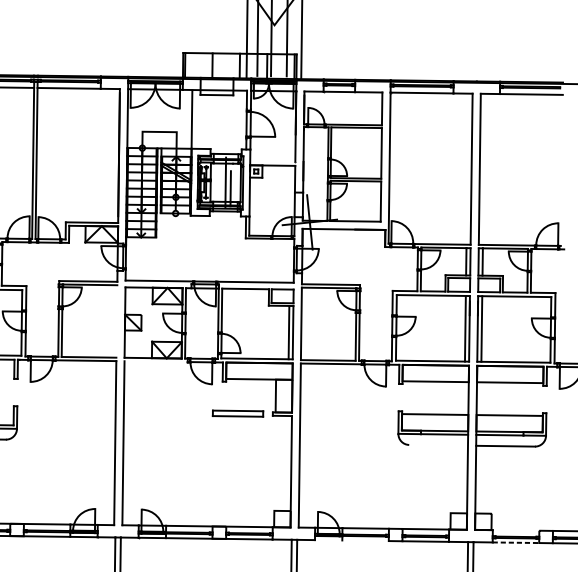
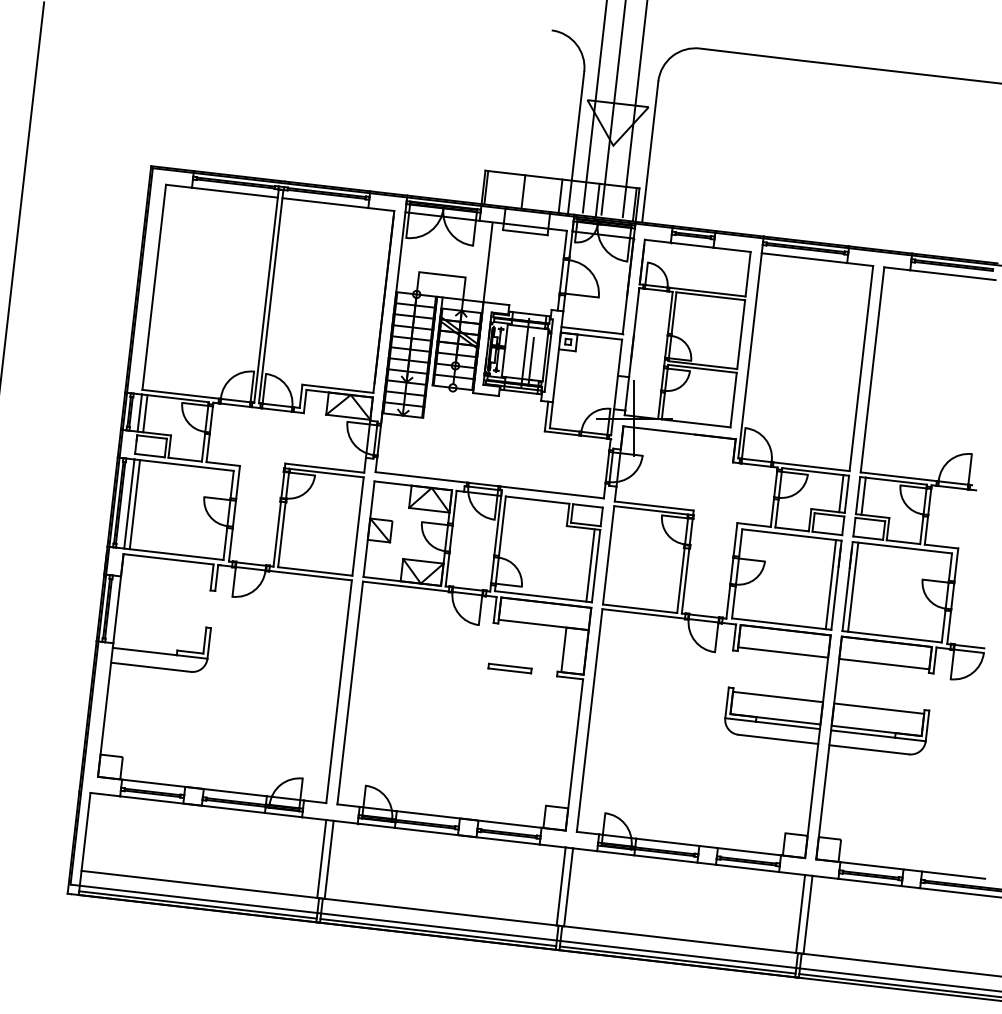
line: (272, 161) -> (591, 330), added
line: (116, 321) -> (357, 526), added
line: (155, 361) -> (405, 586), added
part: (237, 413) -> (509, 668), size x0.62
line: (438, 444) -> (778, 738), added
line: (515, 530) -> (871, 865), added
line: (351, 540) -> (647, 856), added
line: (516, 542) -> (870, 882), dashed -> solid

